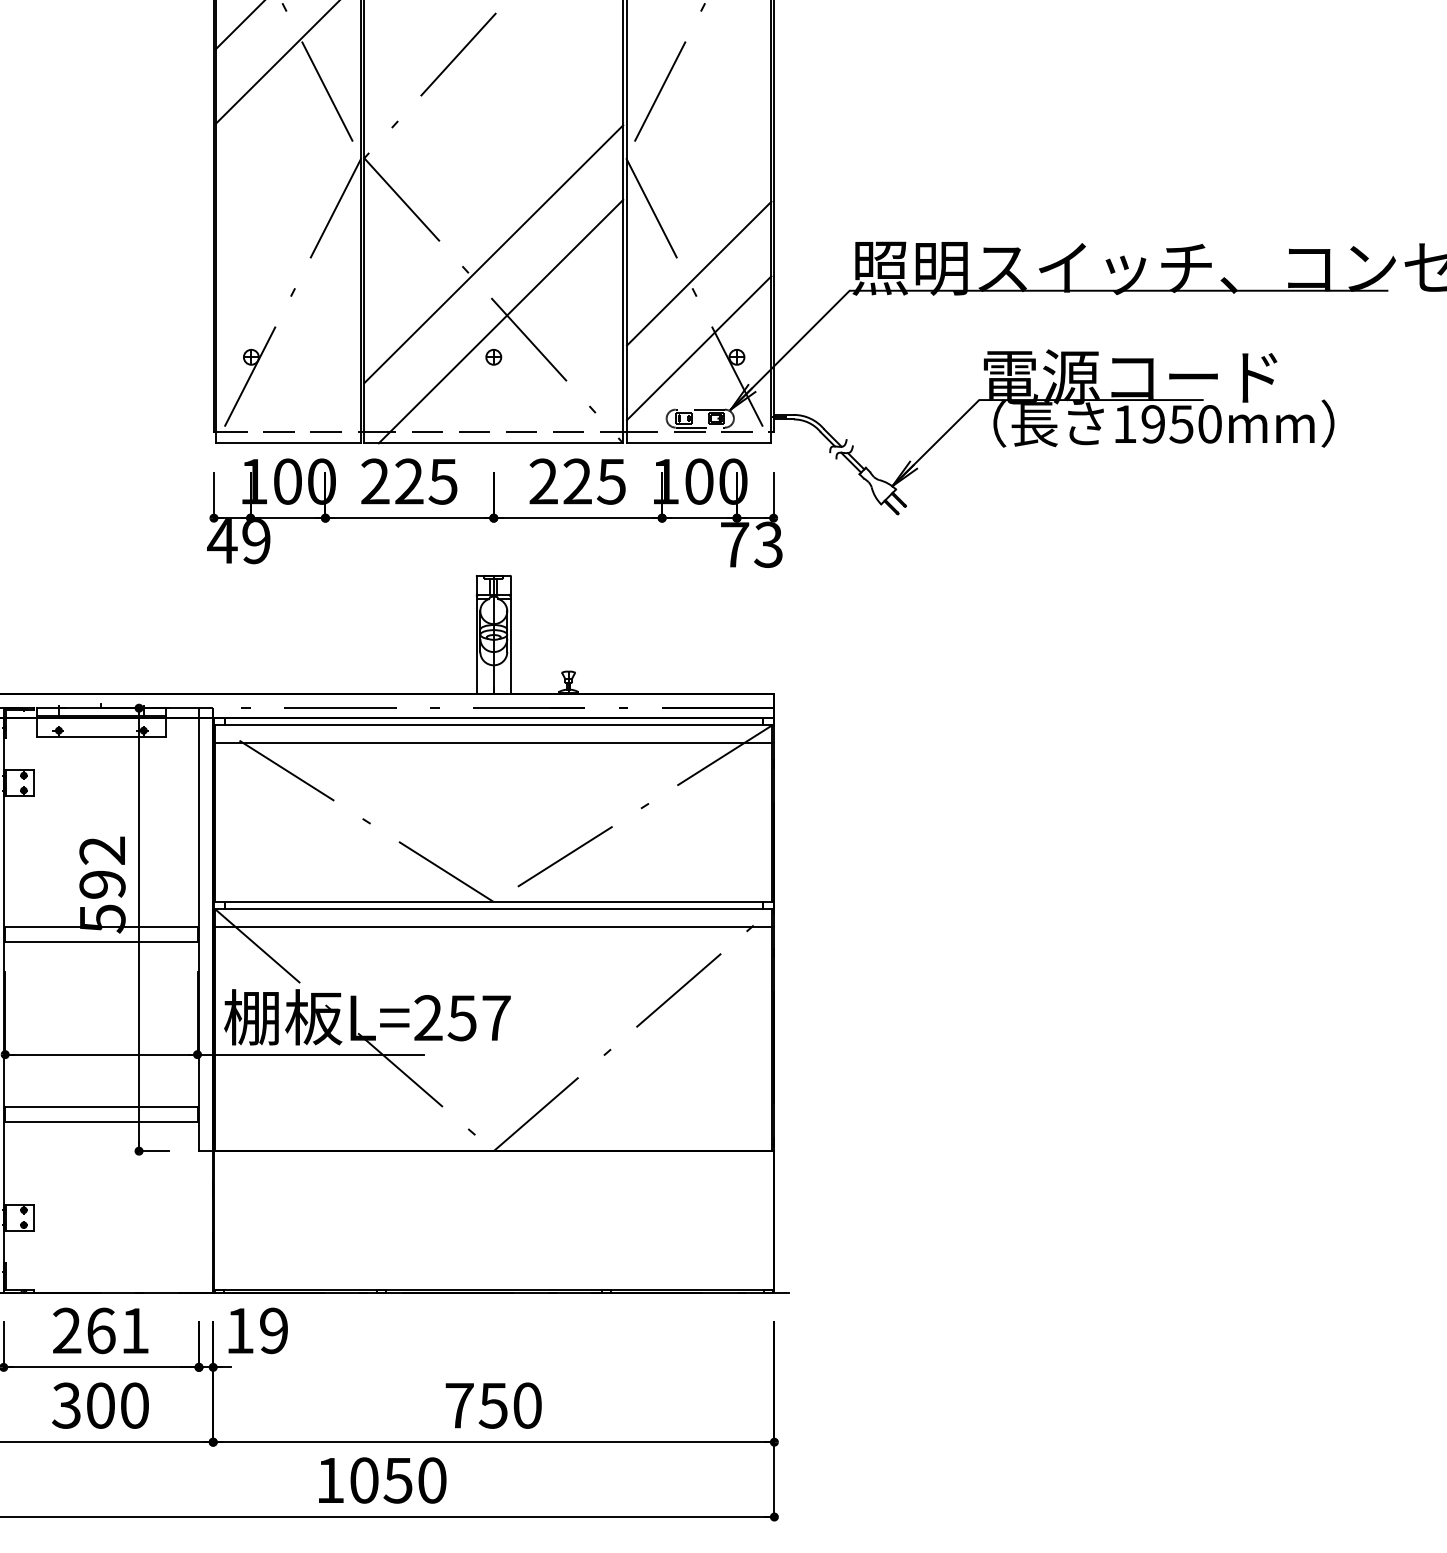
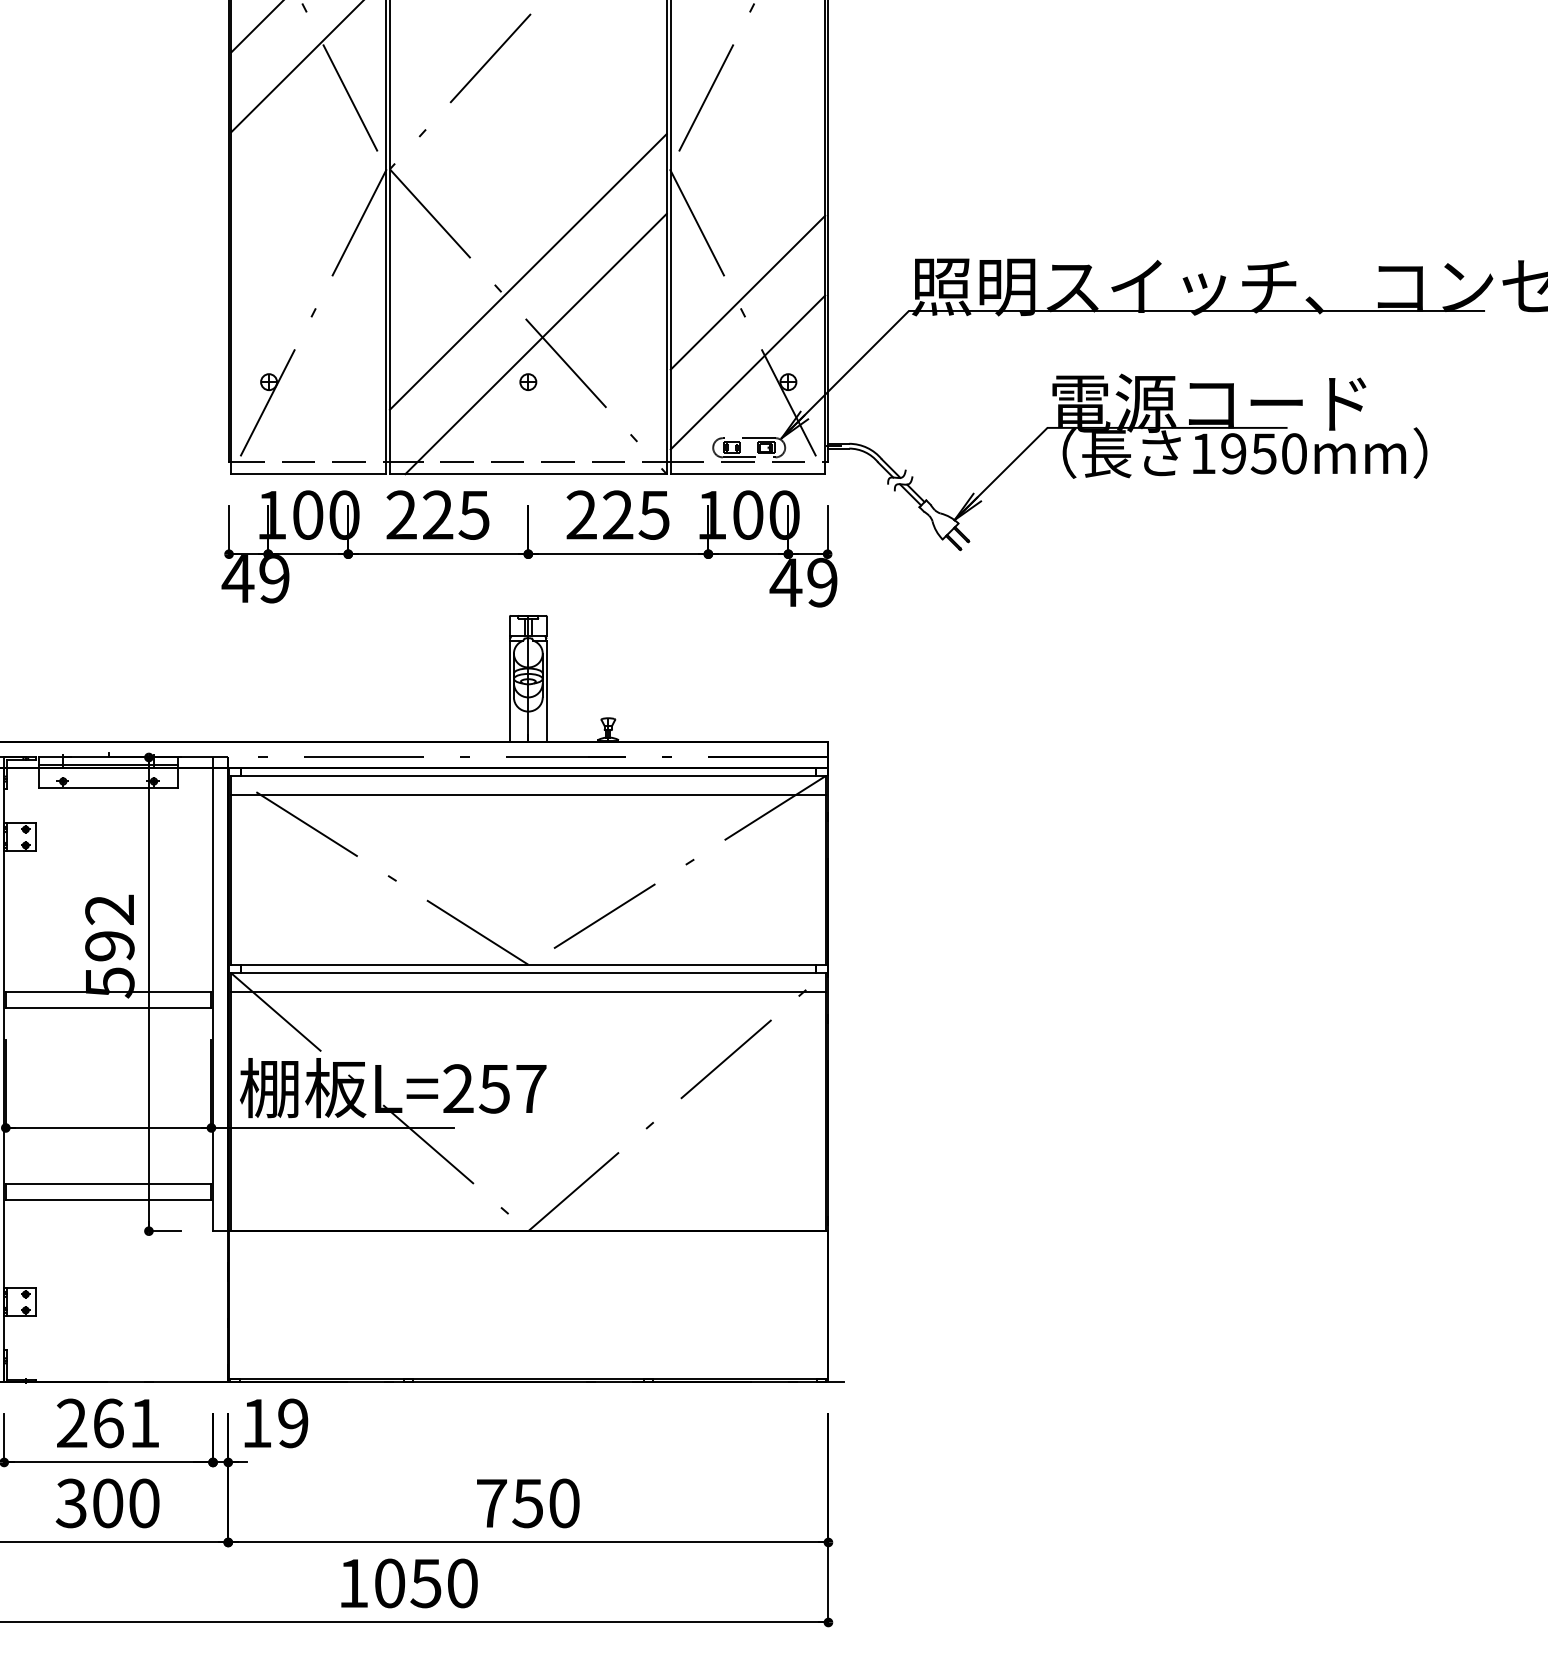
text: (750, 544) -> (802, 582), 73 -> 49

